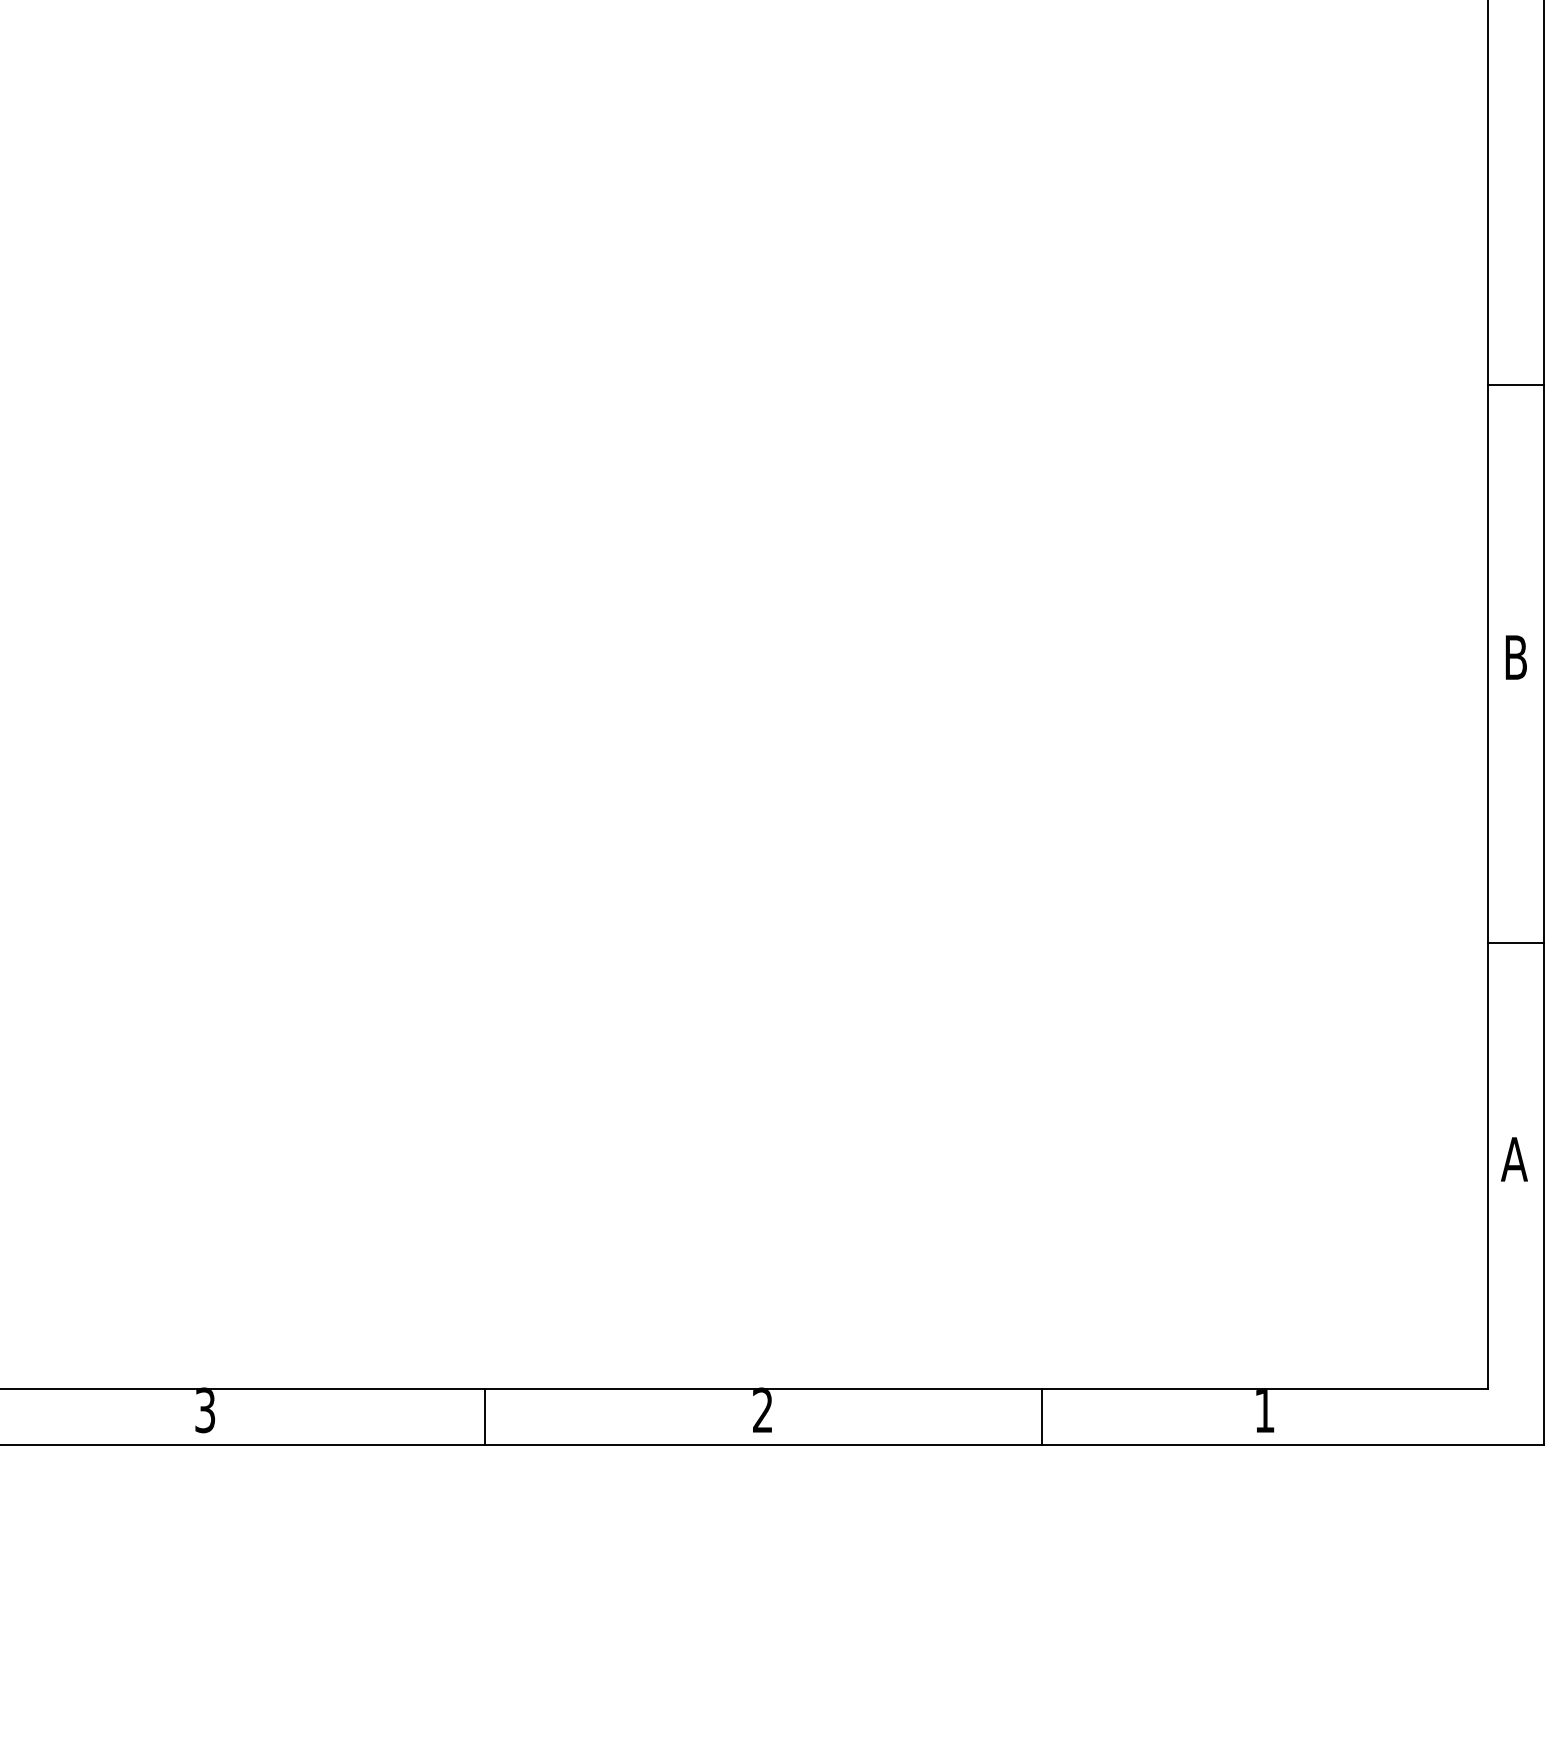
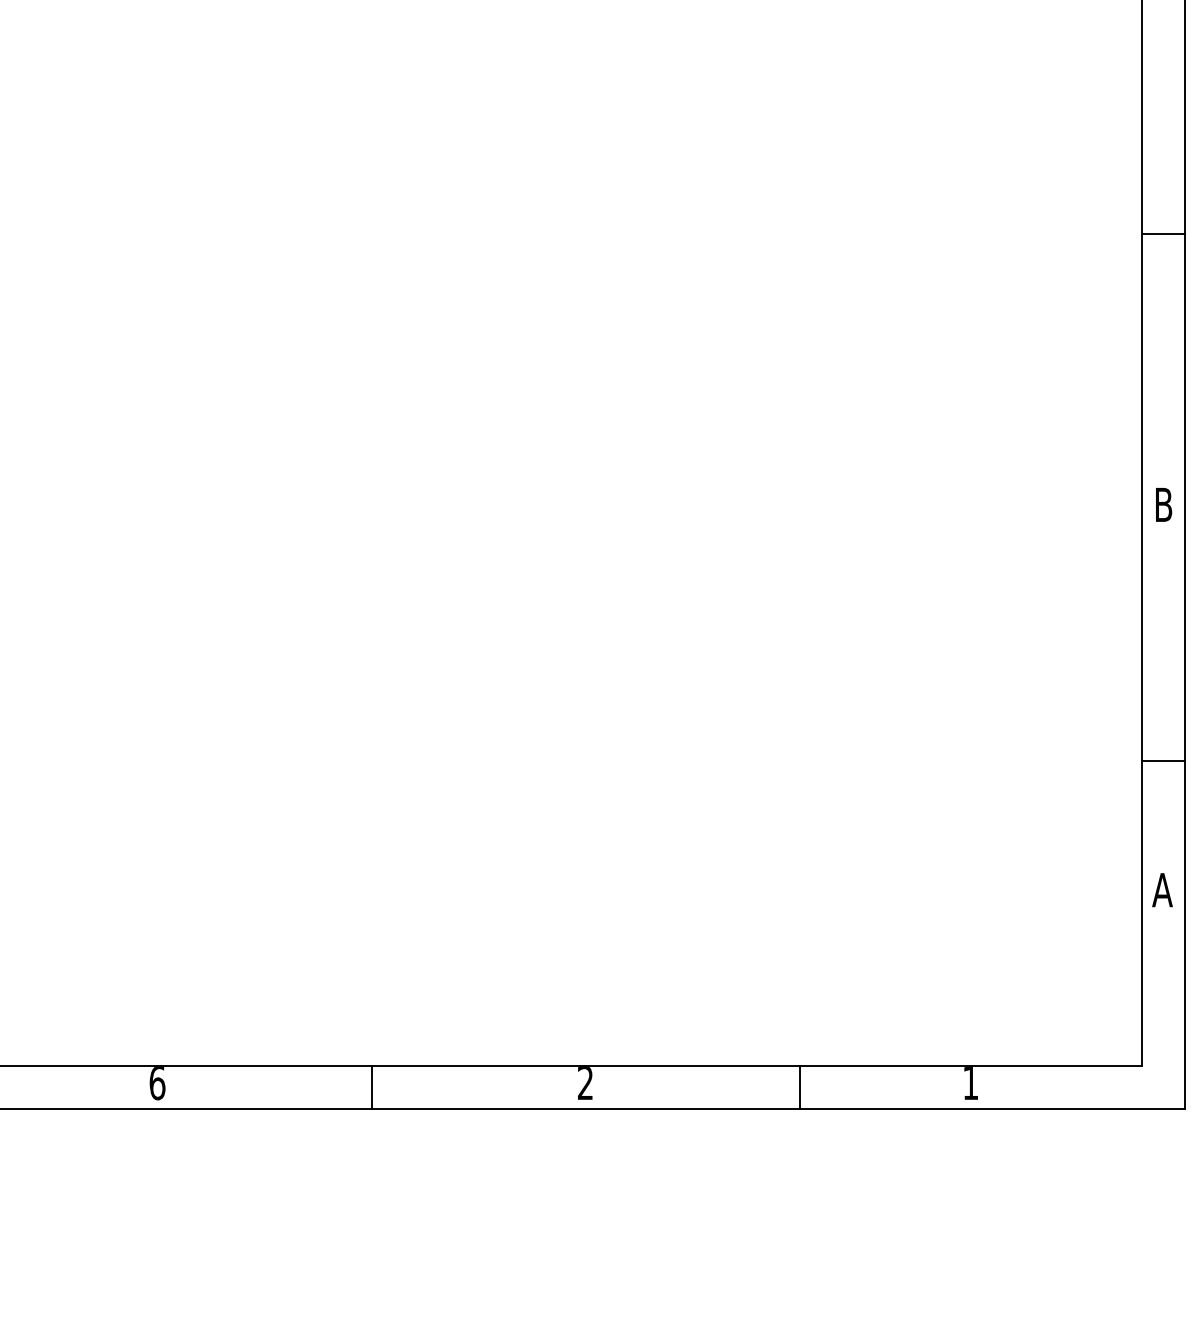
line: (1515, 384) -> (1163, 233), moved
line: (1515, 942) -> (1163, 760), moved
text: (205, 1411) -> (157, 1083), 3 -> 6

